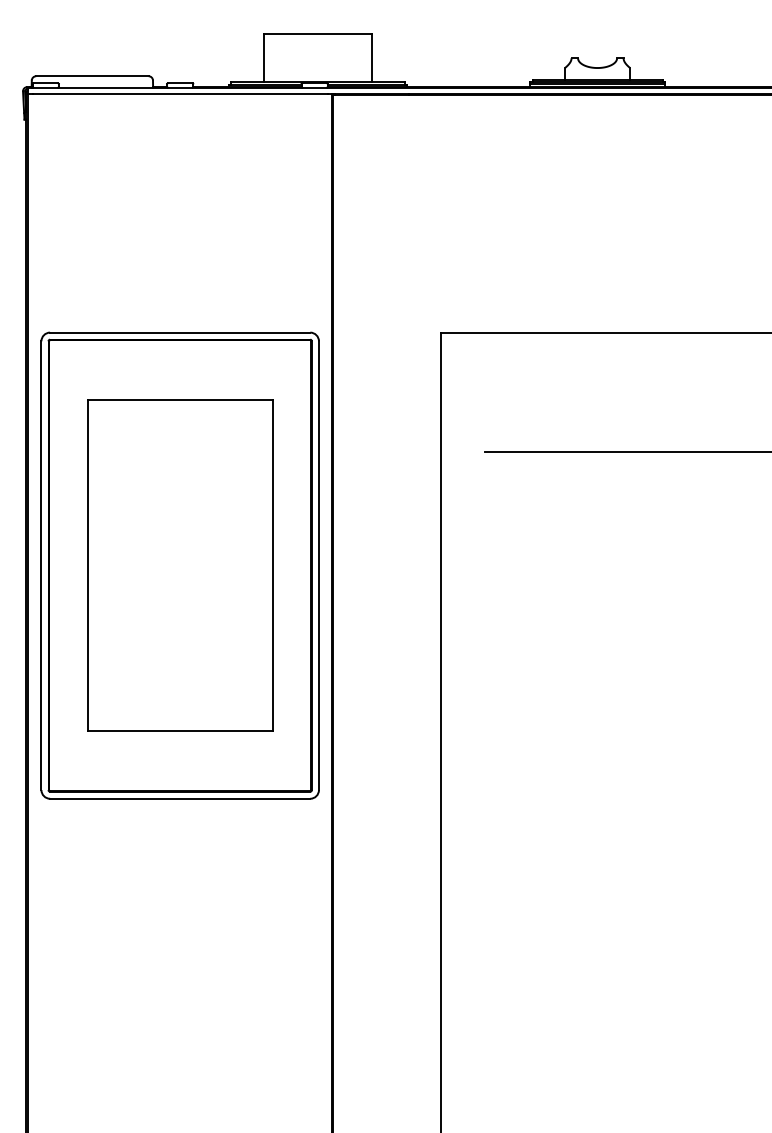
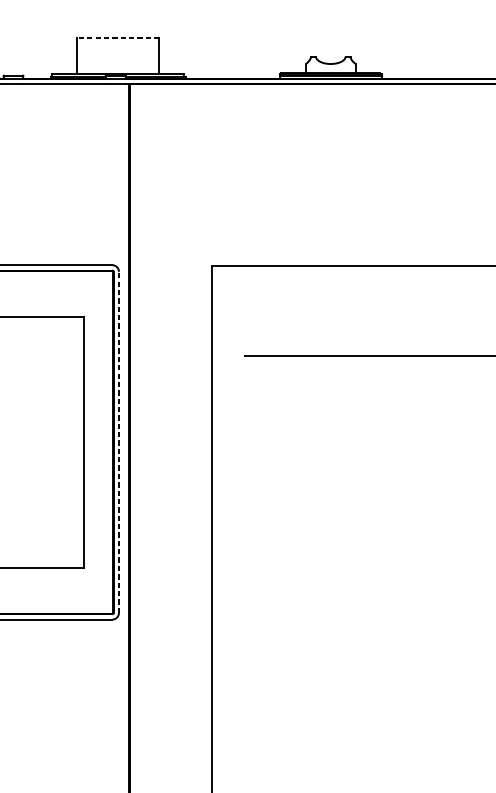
line: (317, 33) -> (117, 37), solid -> dashed
line: (318, 565) -> (118, 442), solid -> dashed

